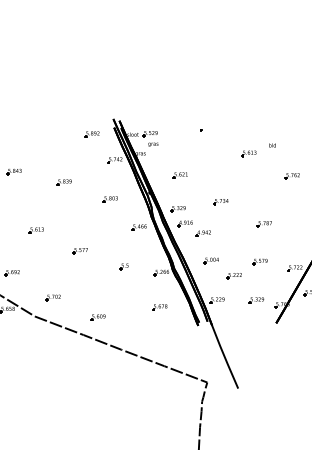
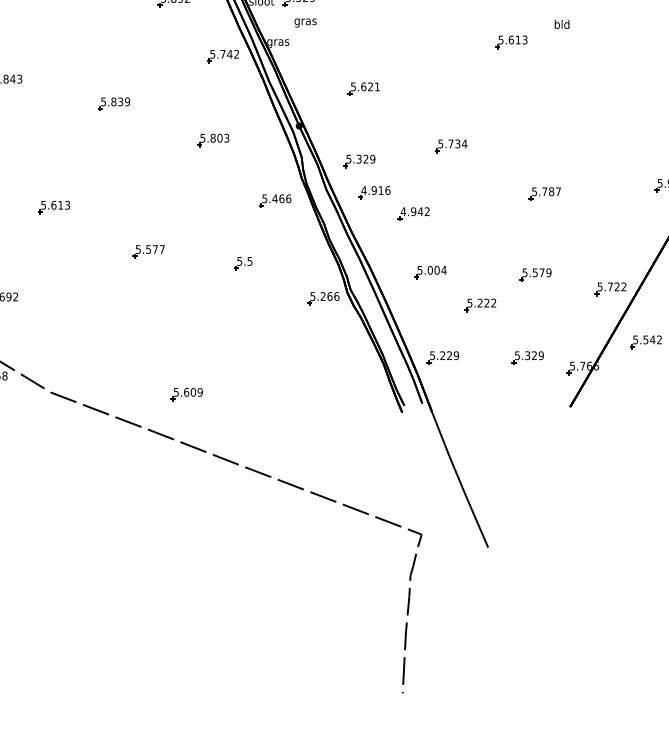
part: (291, 176) -> (602, 91), removed
part: (123, 266) -> (241, 263), moved
part: (52, 297) -> (88, 351), removed
part: (159, 307) -> (318, 373), removed

